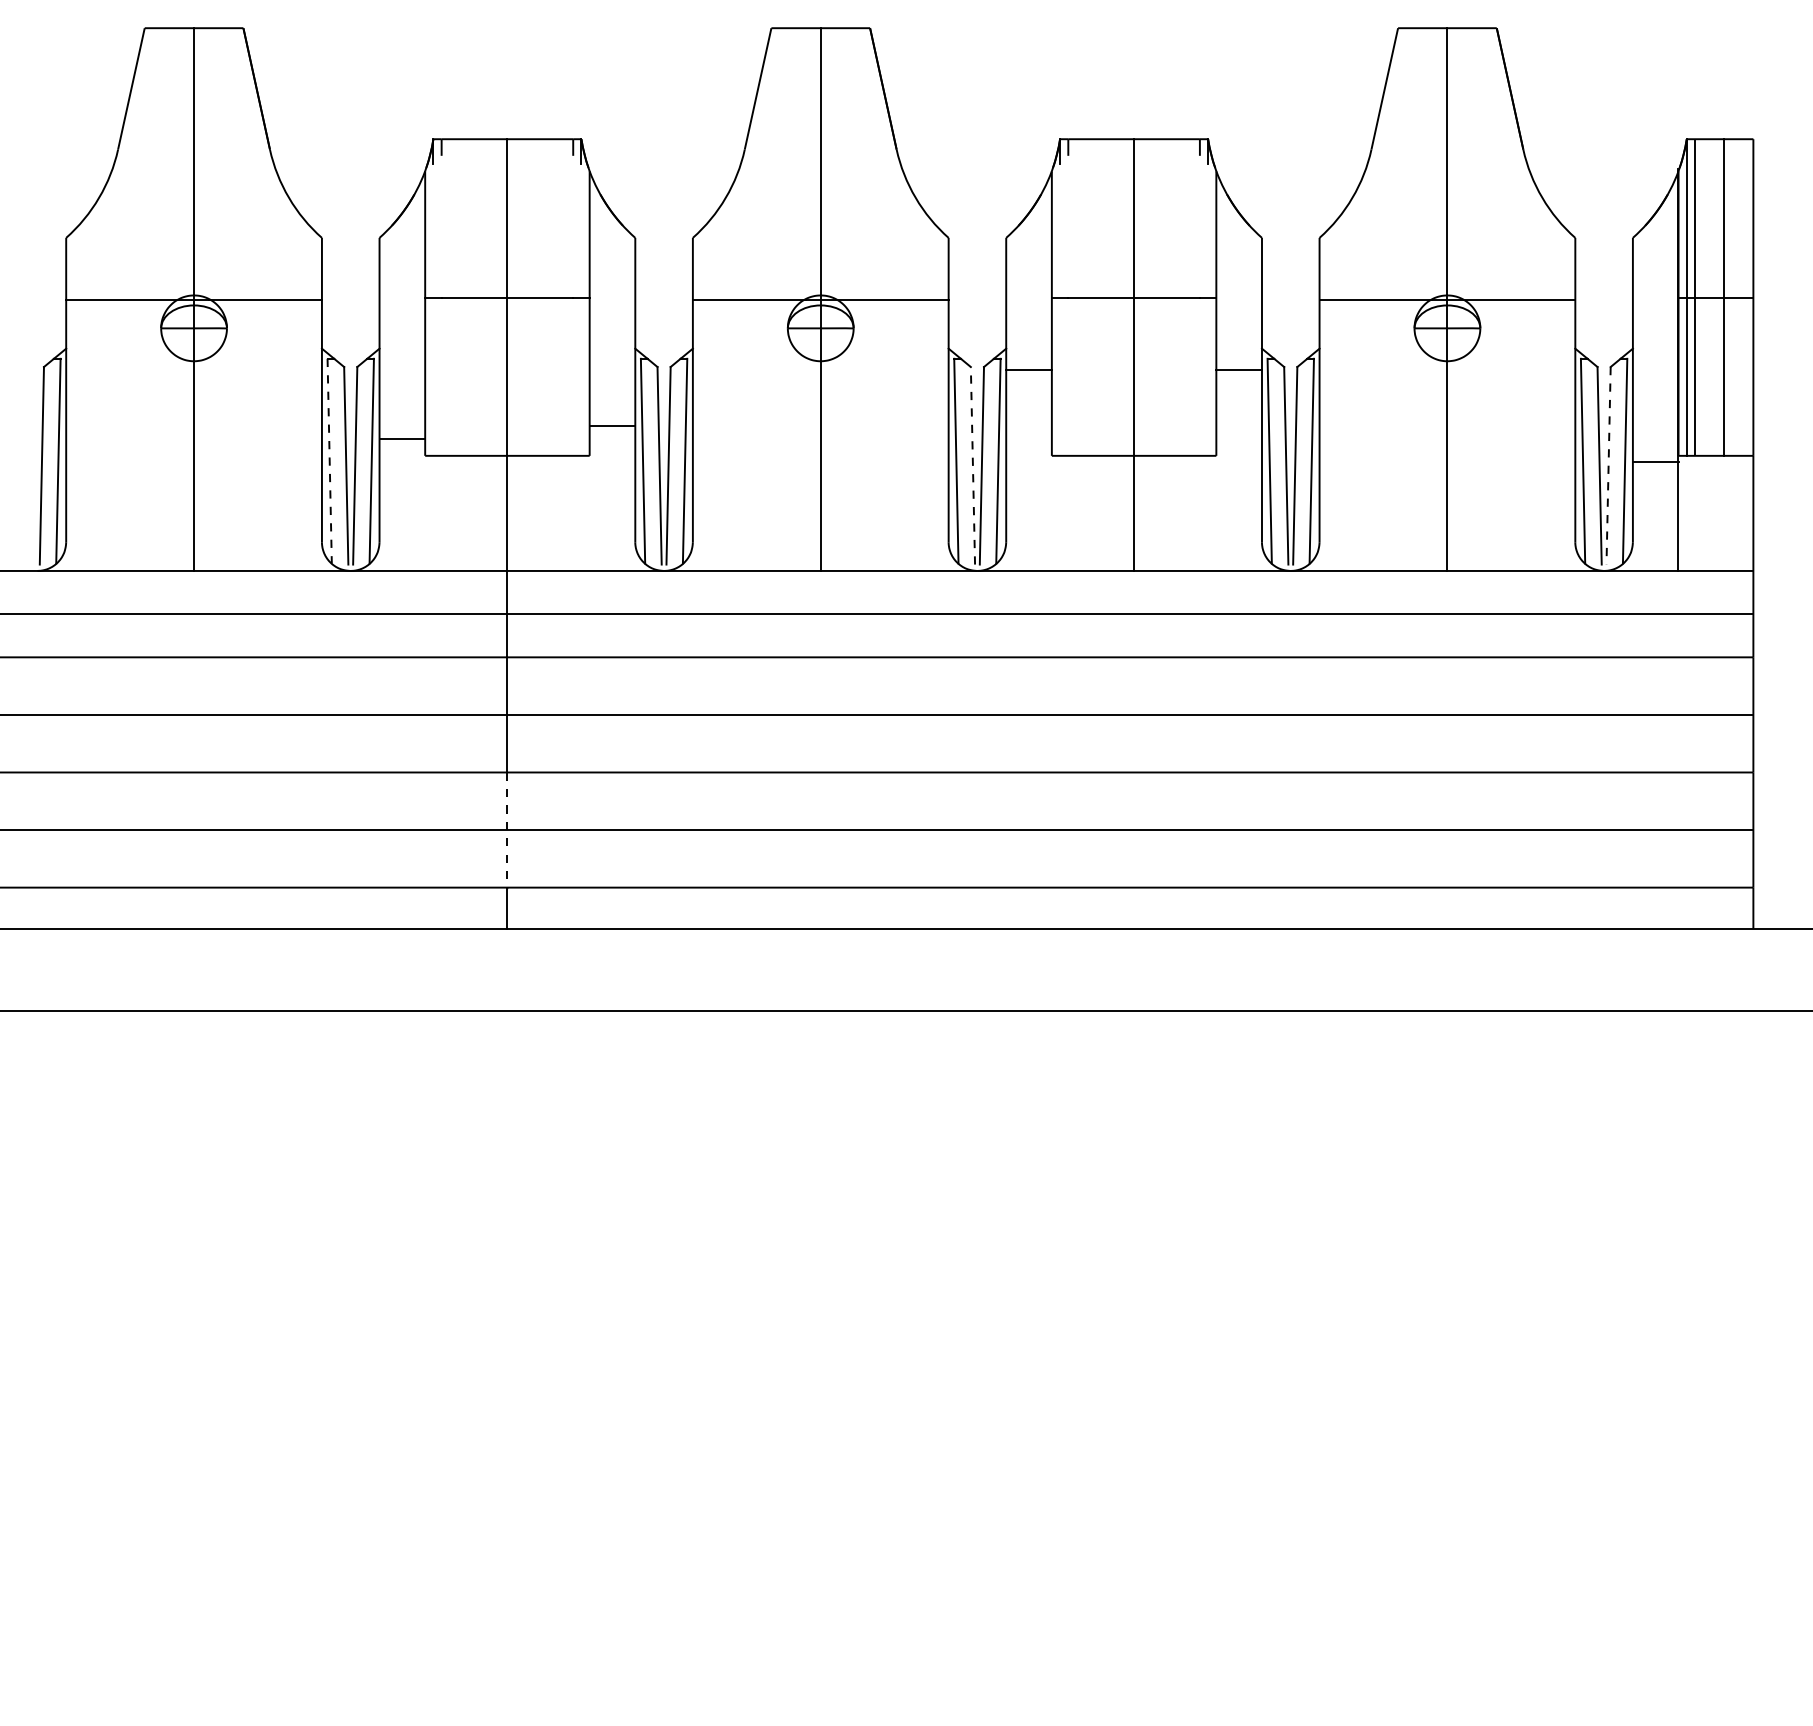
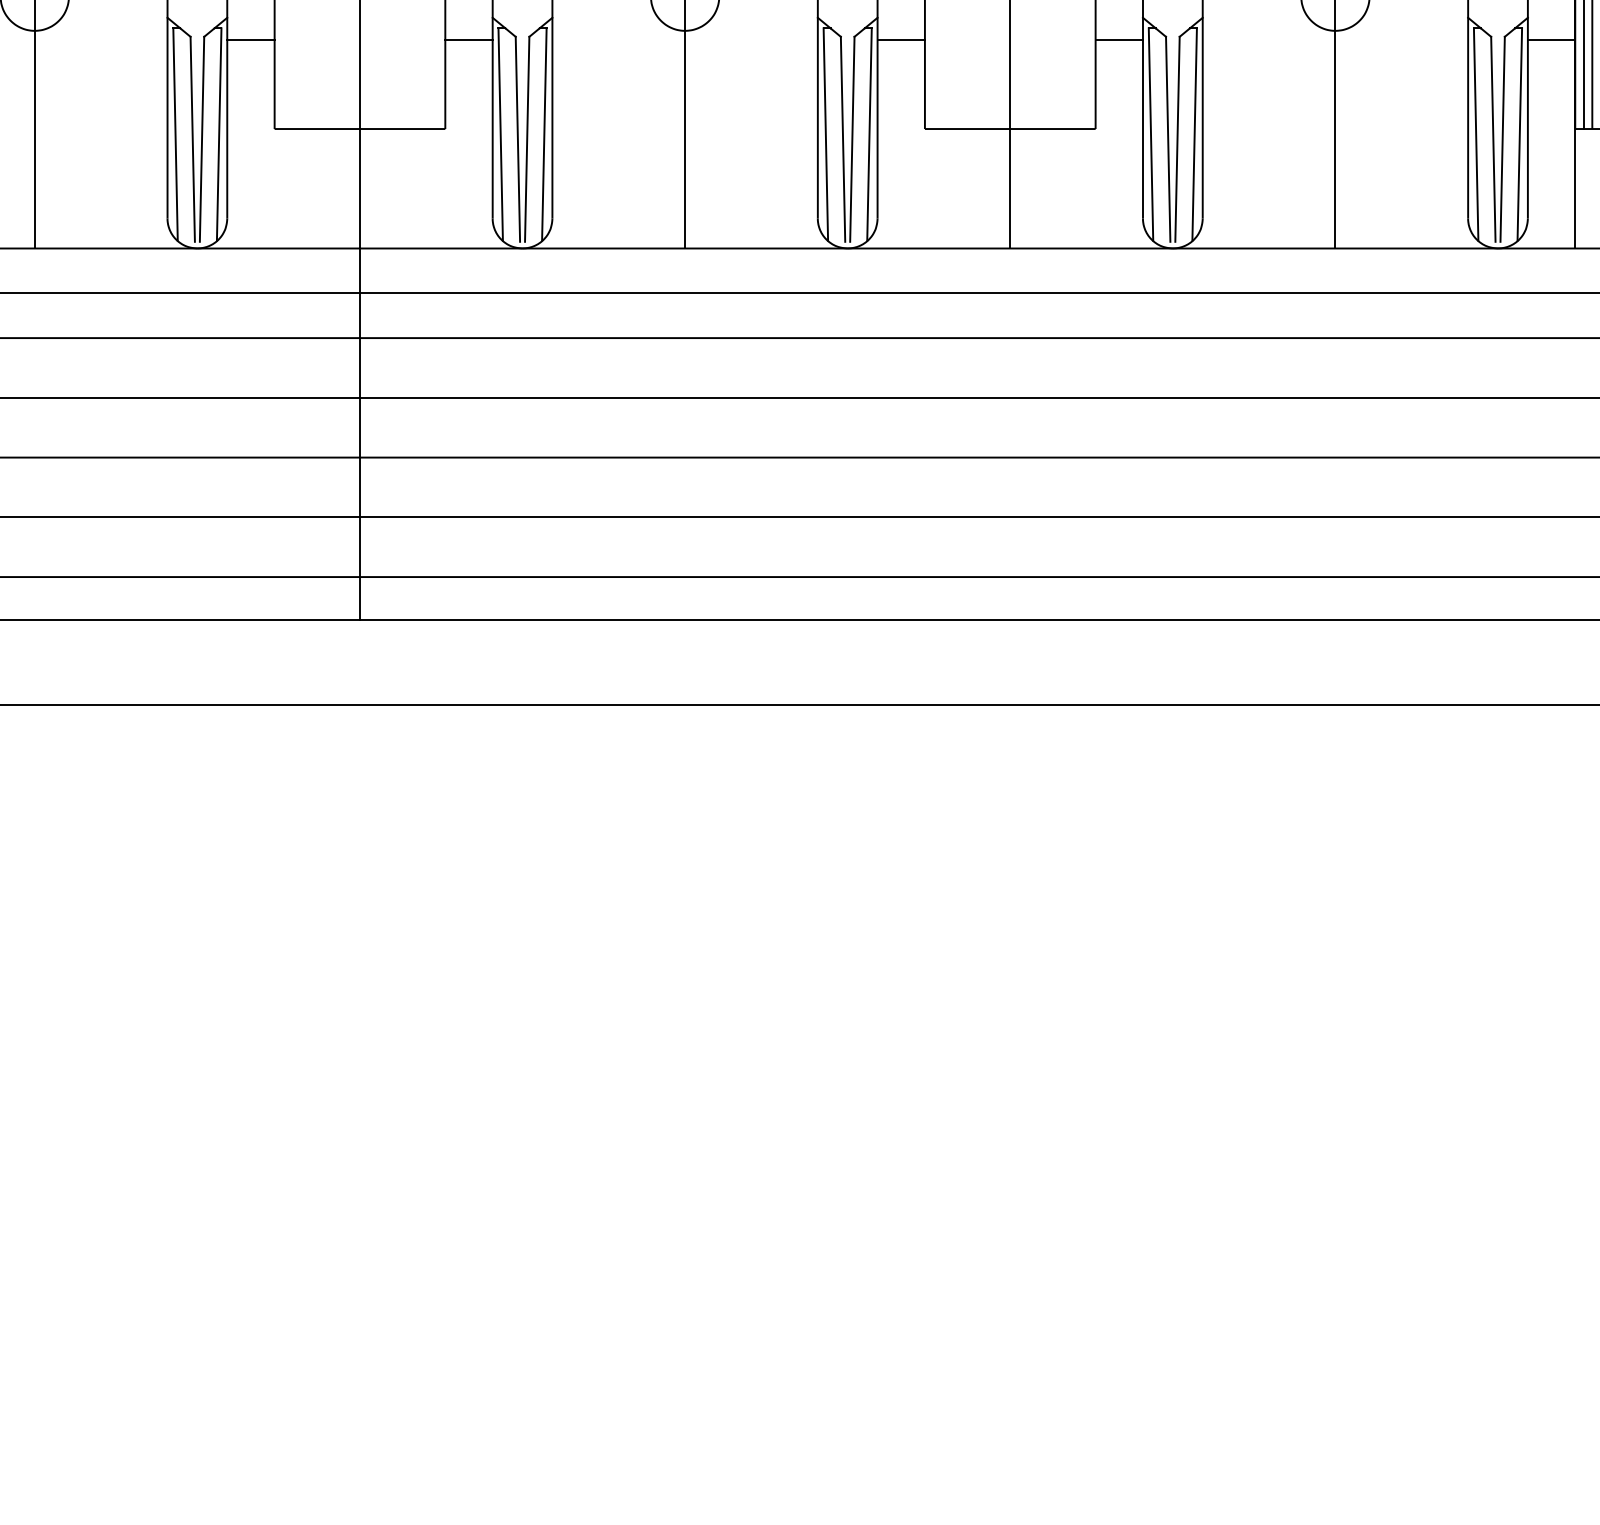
line: (612, 425) -> (469, 39), moved
line: (402, 438) -> (251, 39), moved
line: (329, 461) -> (175, 134), dashed -> solid
line: (1655, 461) -> (1551, 39), moved
line: (972, 465) -> (842, 139), dashed -> solid
line: (1608, 465) -> (1502, 139), dashed -> solid
line: (507, 830) -> (360, 517), dashed -> solid

